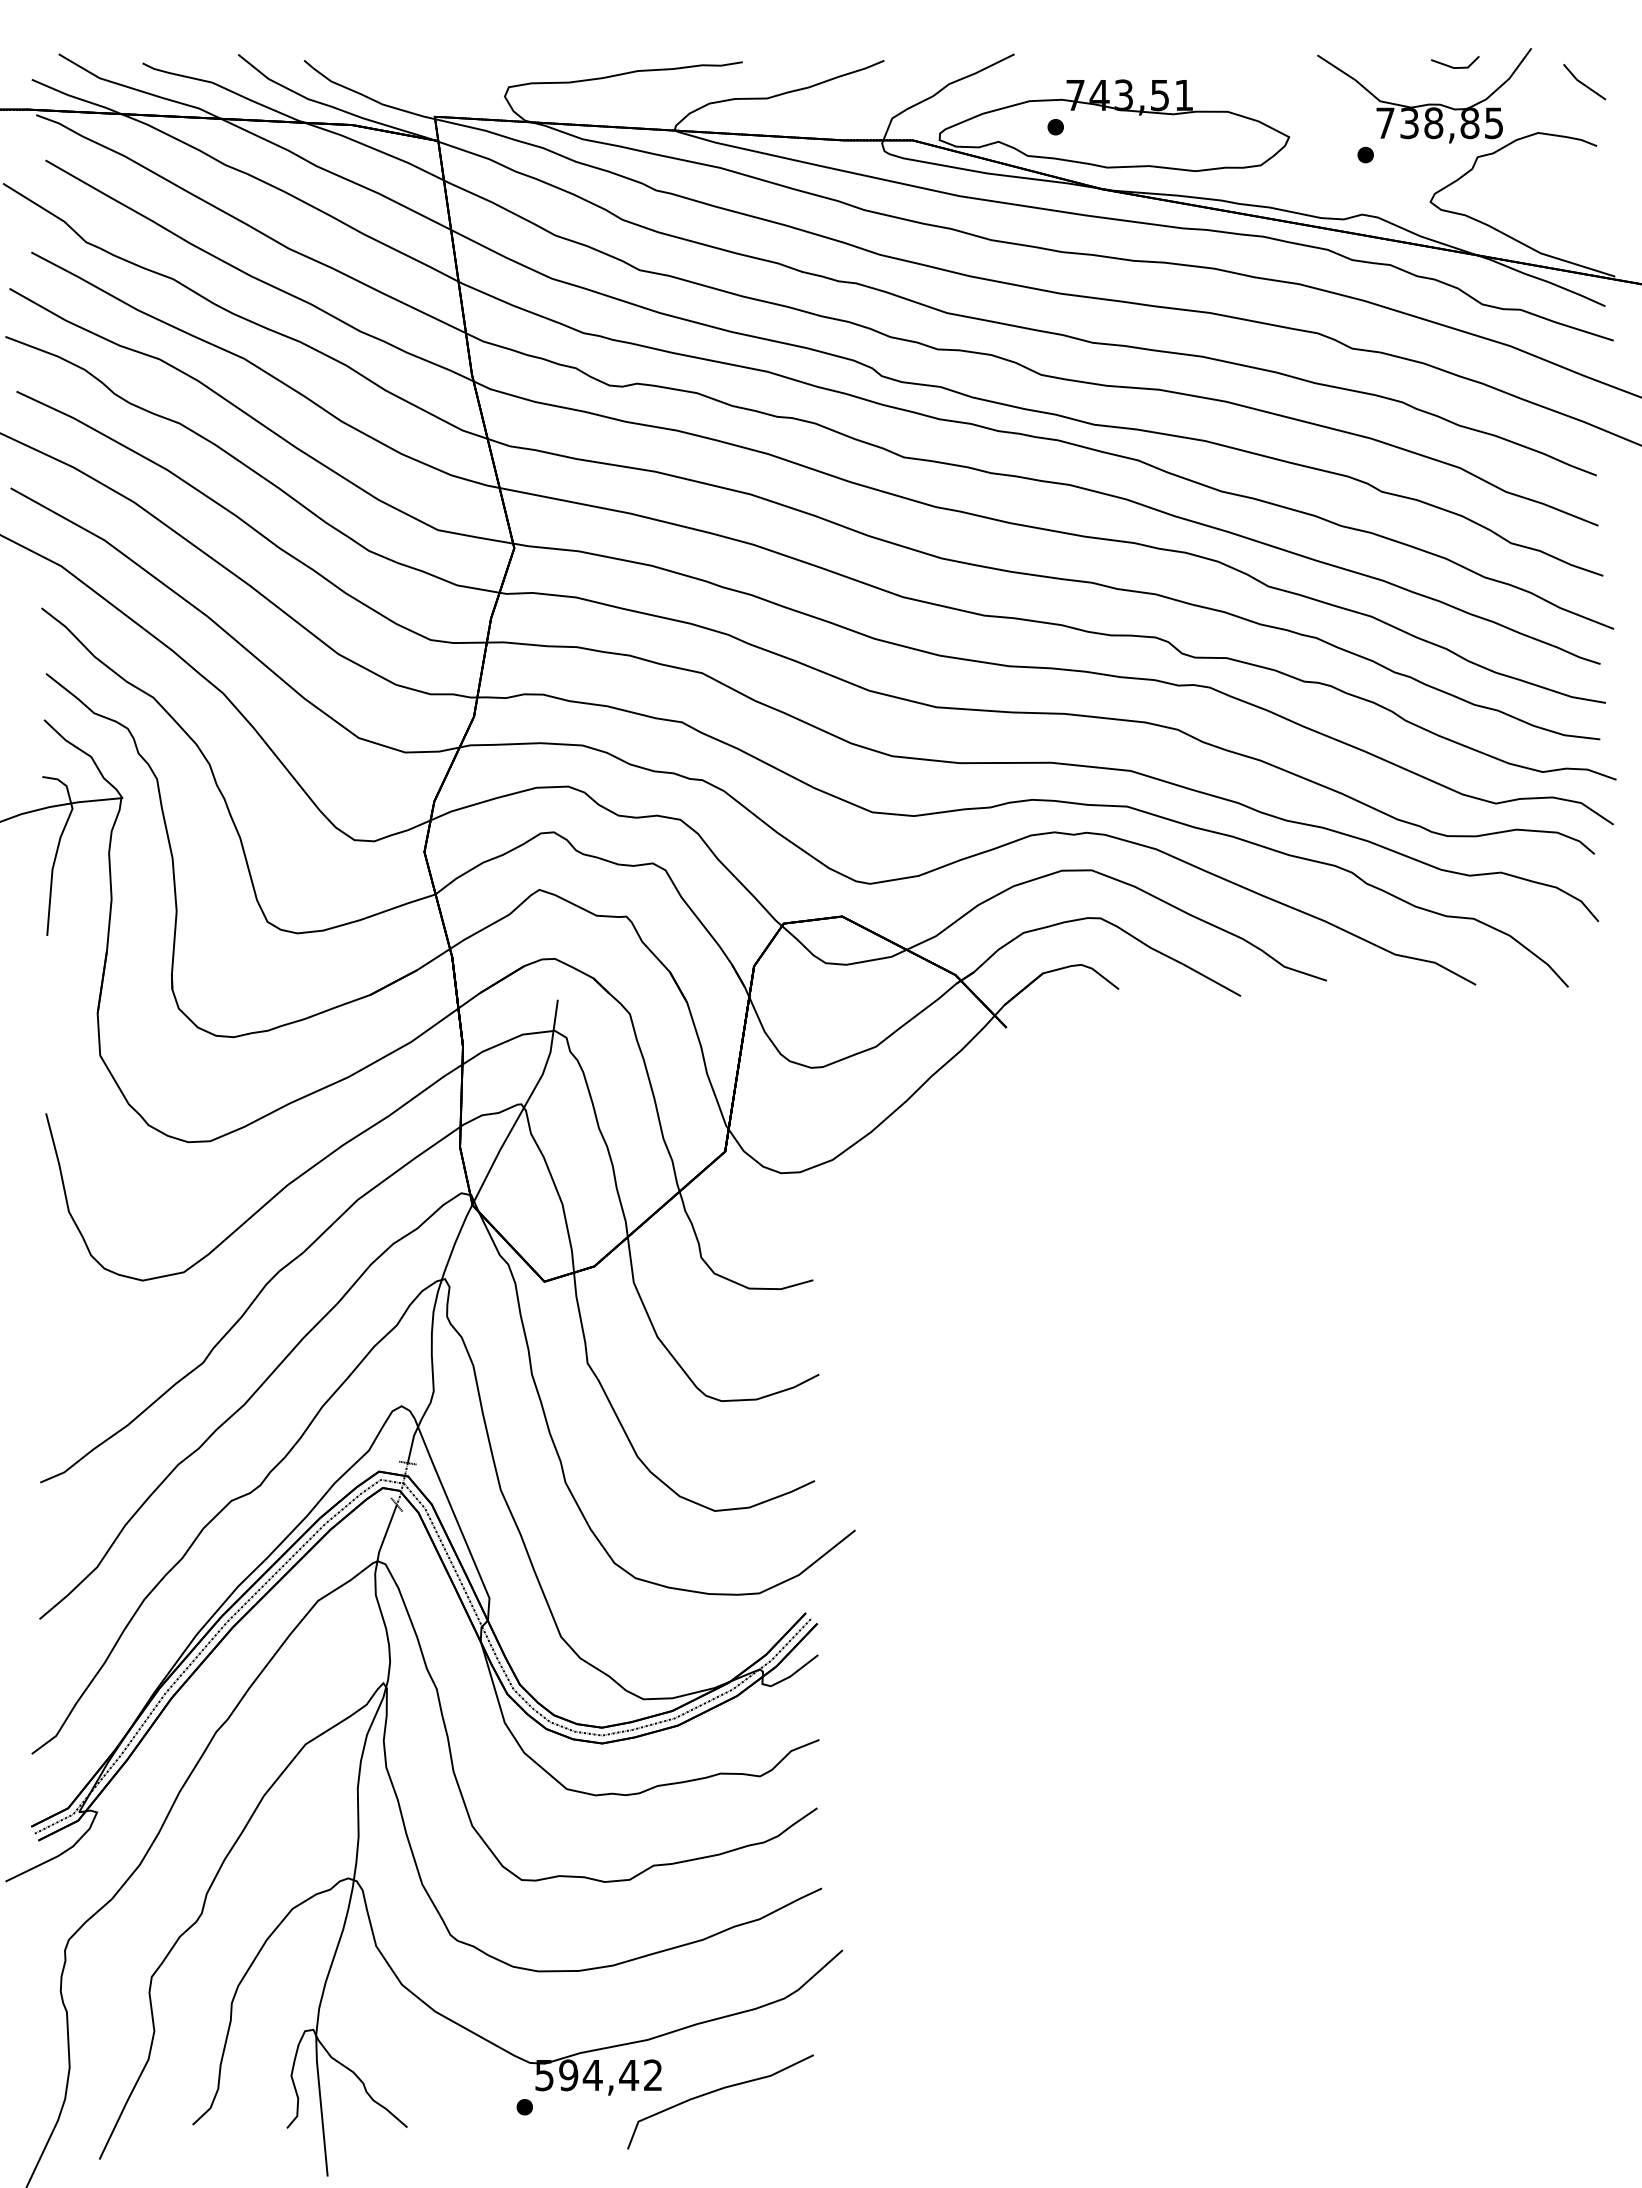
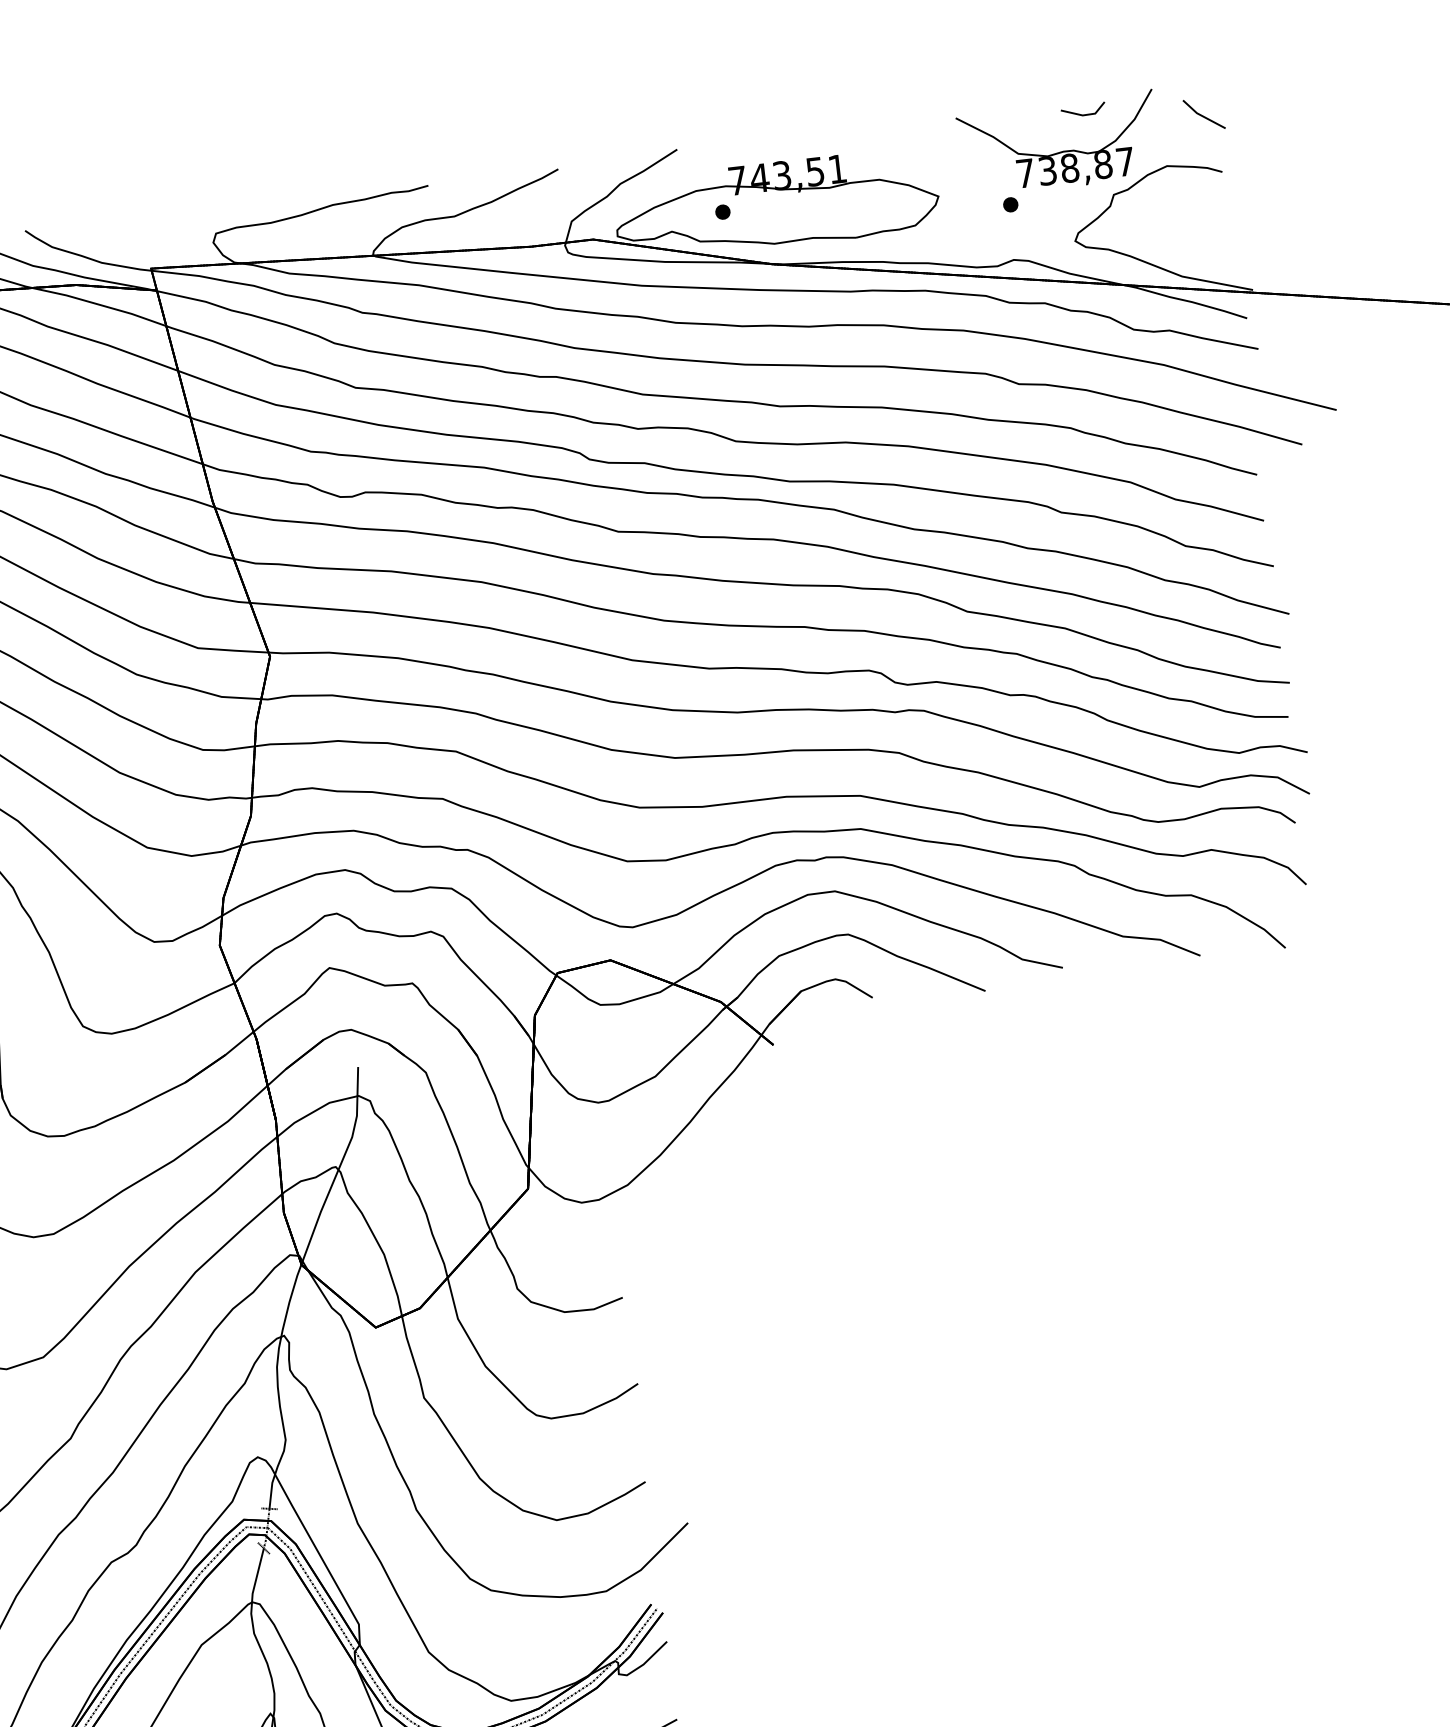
text: (1493, 123) -> (1124, 162), 738,85 -> 738,87

